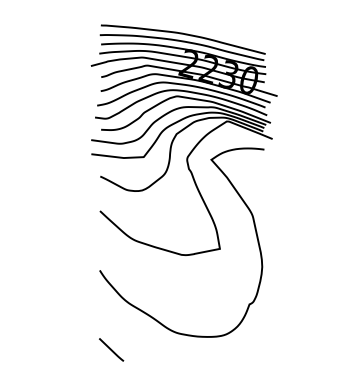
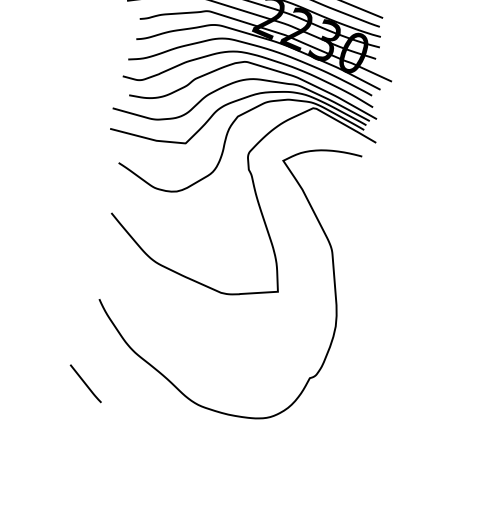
line: (111, 349) -> (85, 383), moved

